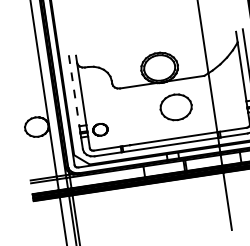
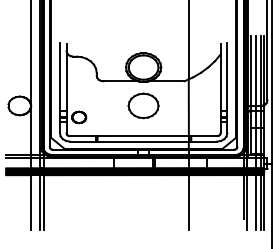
line: (73, 91) -> (59, 77), dashed -> solid
part: (176, 106) -> (143, 105), moved

